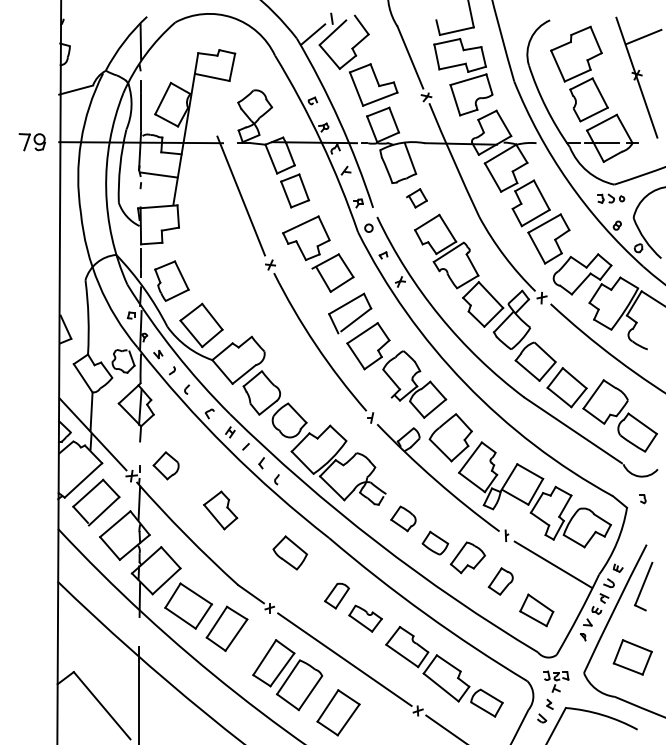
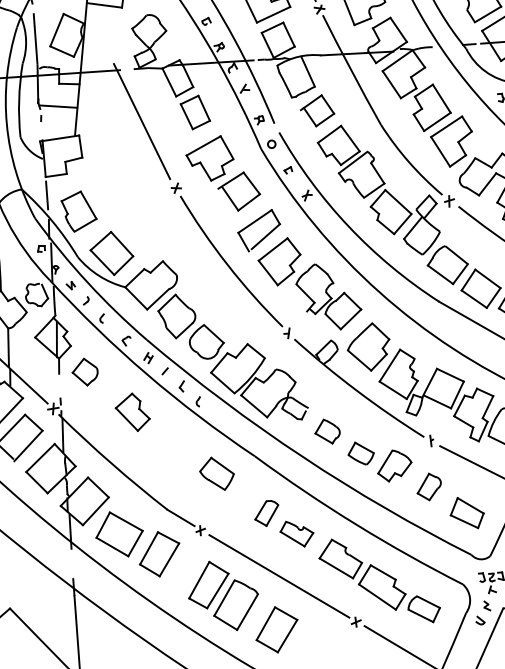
part: (416, 198) -> (317, 111), size x1.67
part: (165, 465) -> (84, 371), moved
part: (220, 510) -> (132, 412), moved

